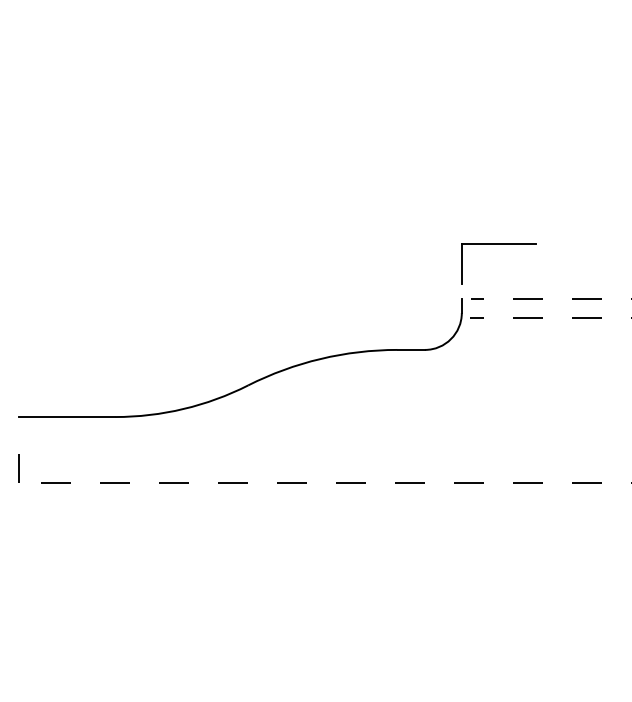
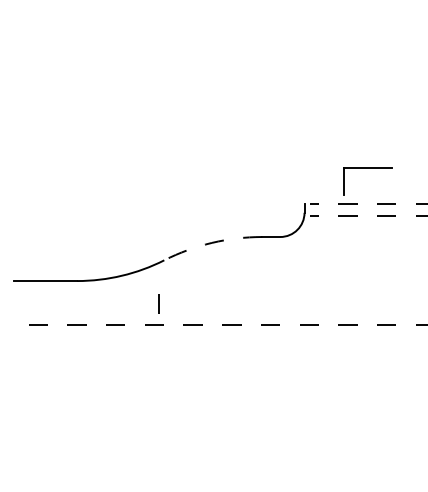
part: (498, 244) -> (367, 168), moved
arc: (320, 358) -> (211, 242), solid -> dashed
line: (18, 468) -> (158, 303), moved

